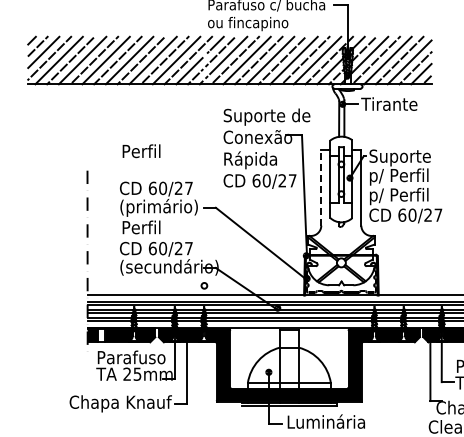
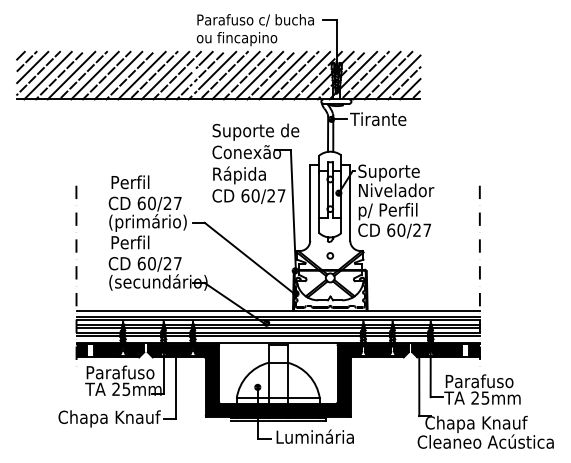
text: (141, 151) -> (130, 182), moved
text: (407, 176) -> (396, 191), p/ Perfil -> Nivelador
line: (321, 187) -> (310, 202), dashed -> solid
circle: (204, 285) -> (330, 255), moved

